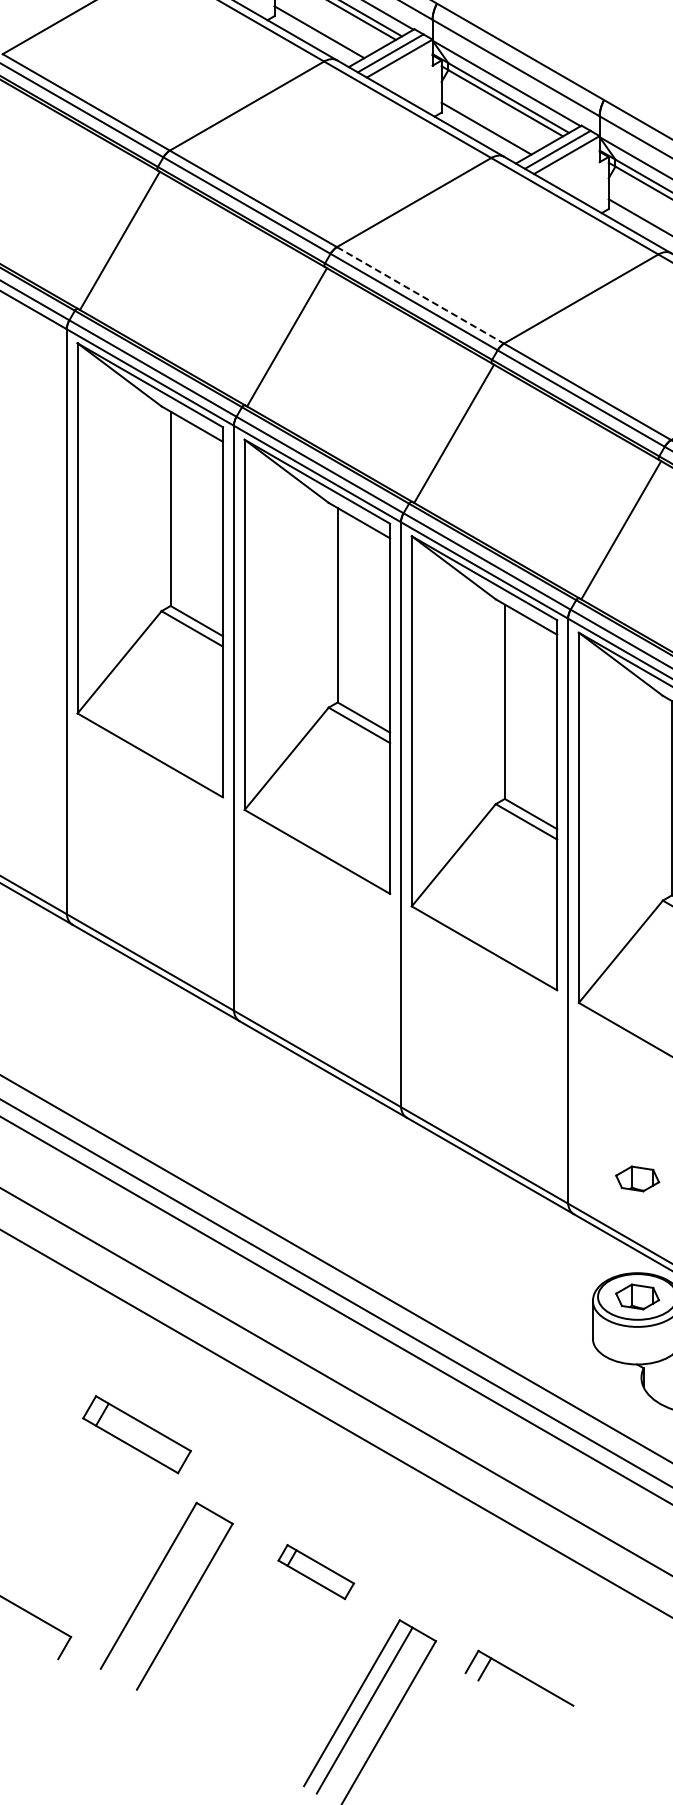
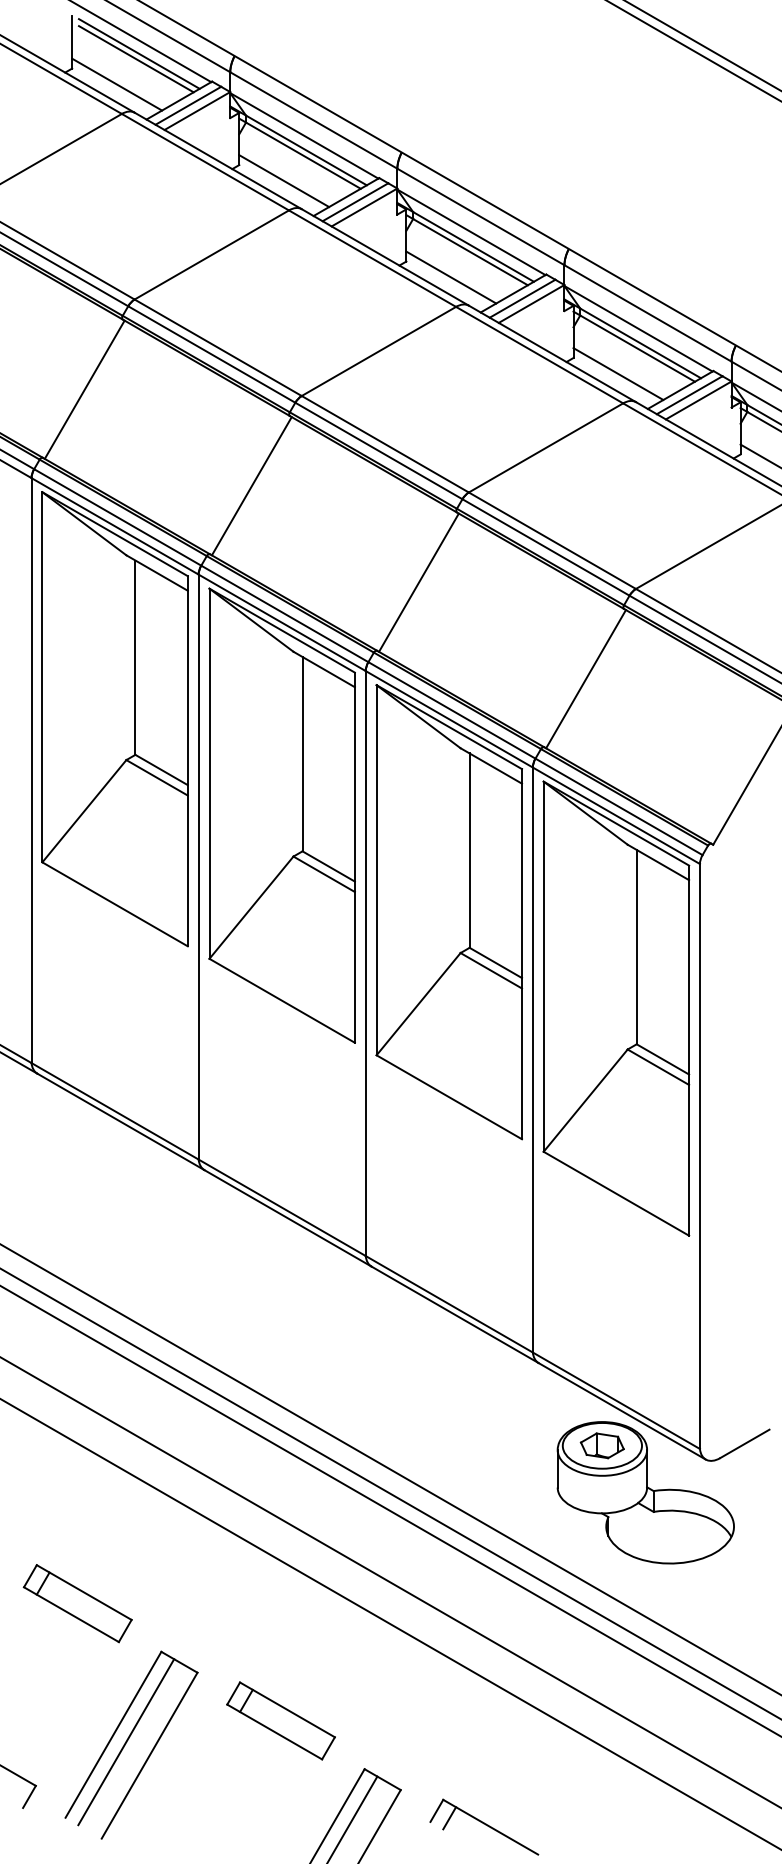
line: (420, 295) -> (385, 444), dashed -> solid
part: (636, 1178) -> (601, 1327), removed
part: (136, 1434) -> (77, 1603), moved
part: (315, 1571) -> (280, 1720), size x1.43
line: (161, 1593) -> (126, 1742), added

